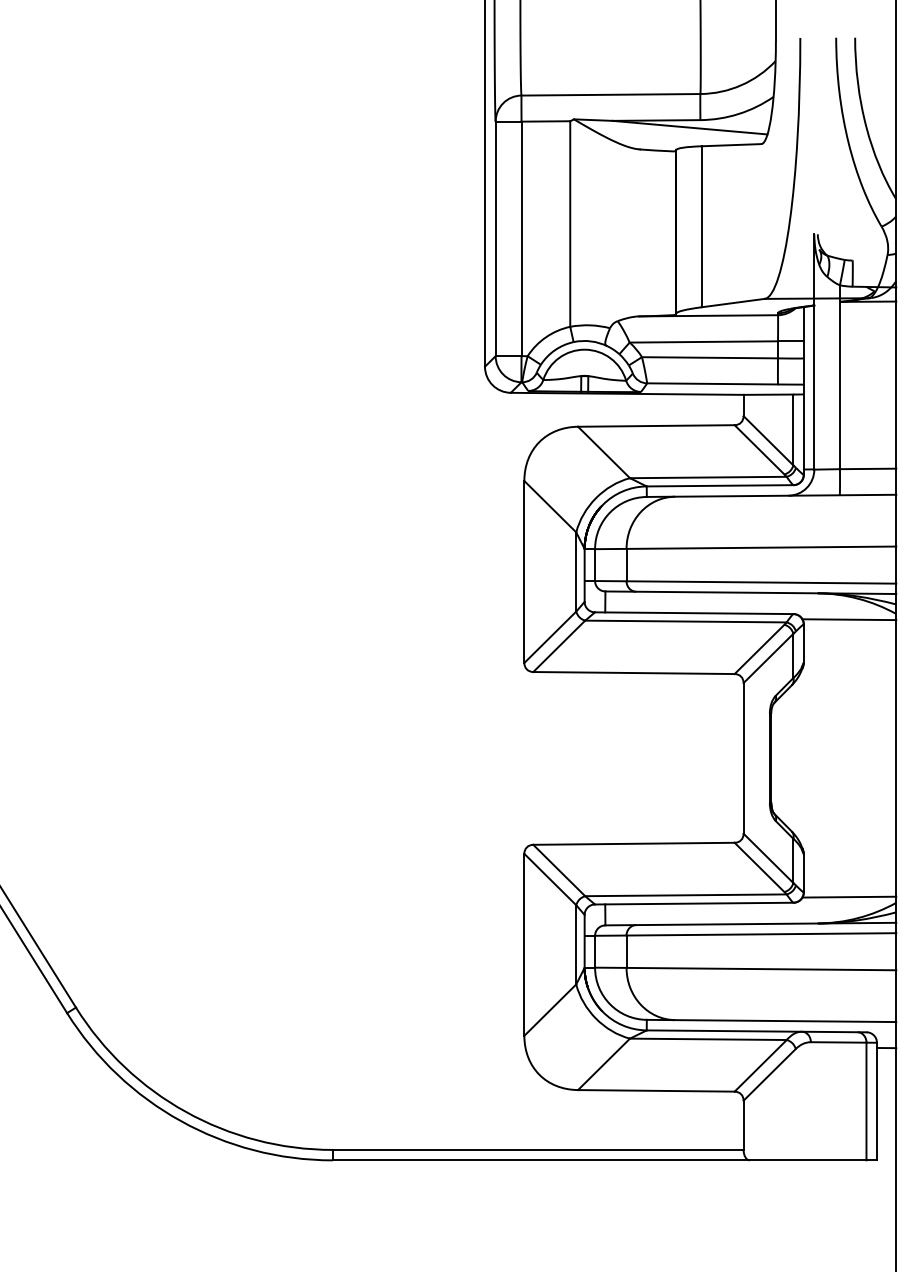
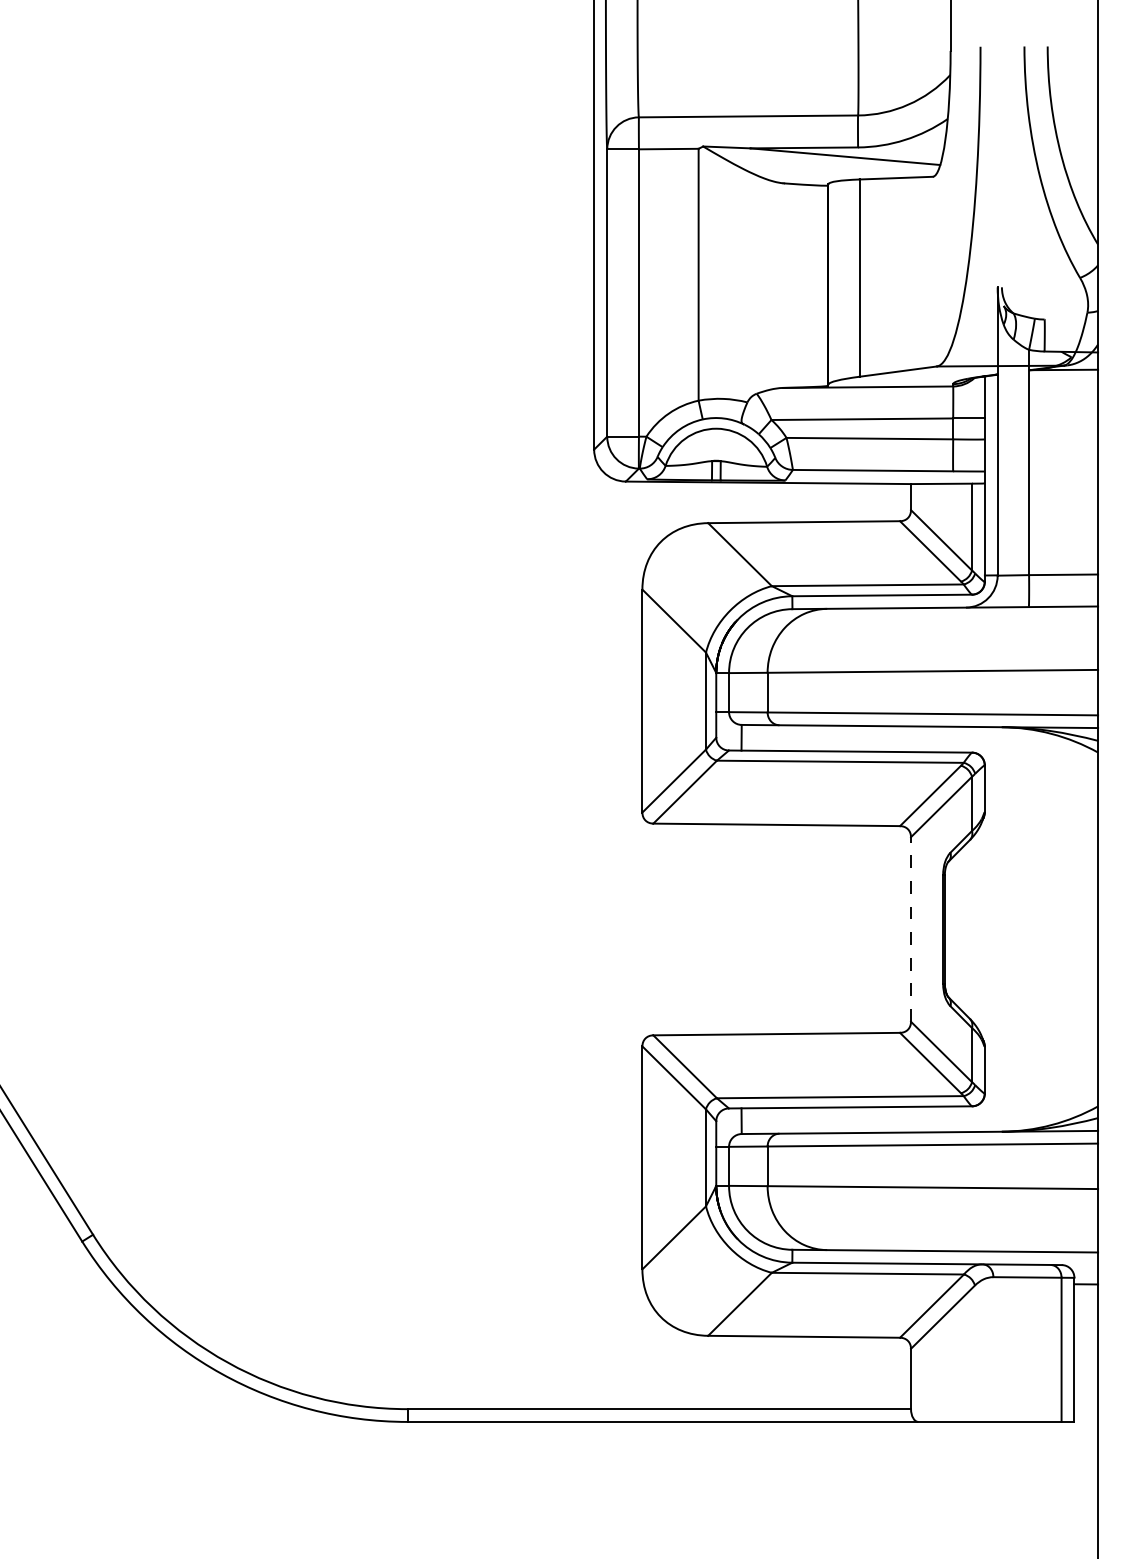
line: (849, 619) -> (1040, 759), removed
line: (743, 757) -> (911, 928), solid -> dashed
line: (849, 896) -> (1040, 1098), removed

